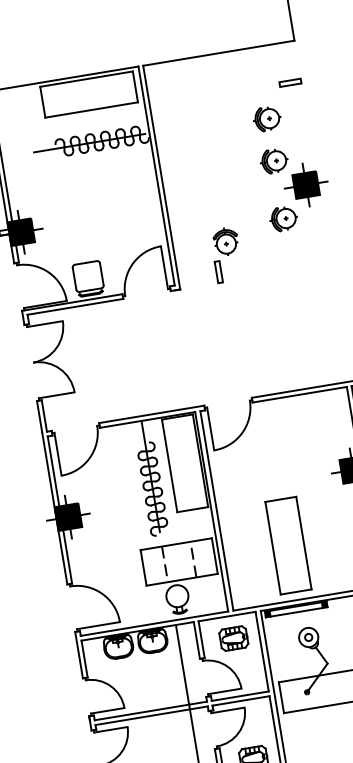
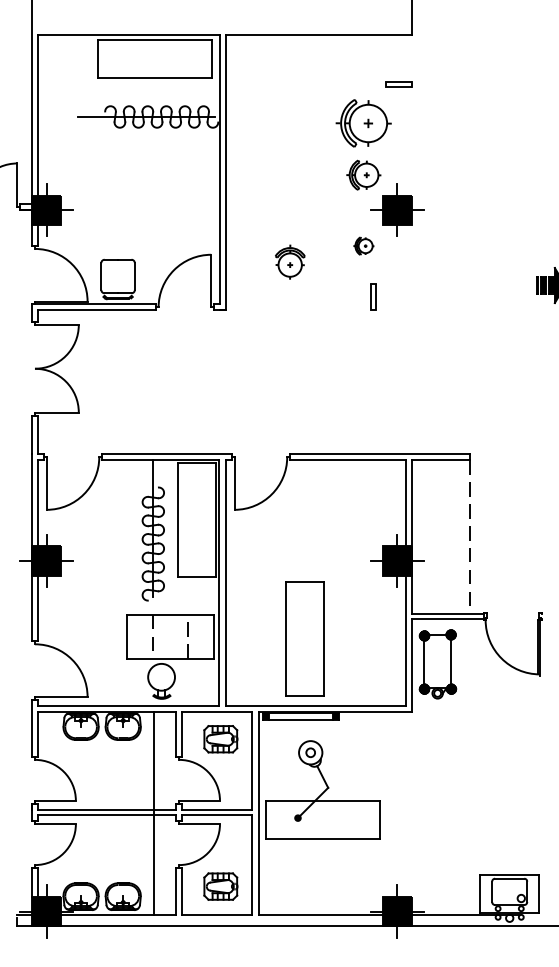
part: (266, 118) -> (363, 122), size x1.6
part: (283, 218) -> (363, 245), size x0.6
part: (218, 271) -> (373, 296), moved

